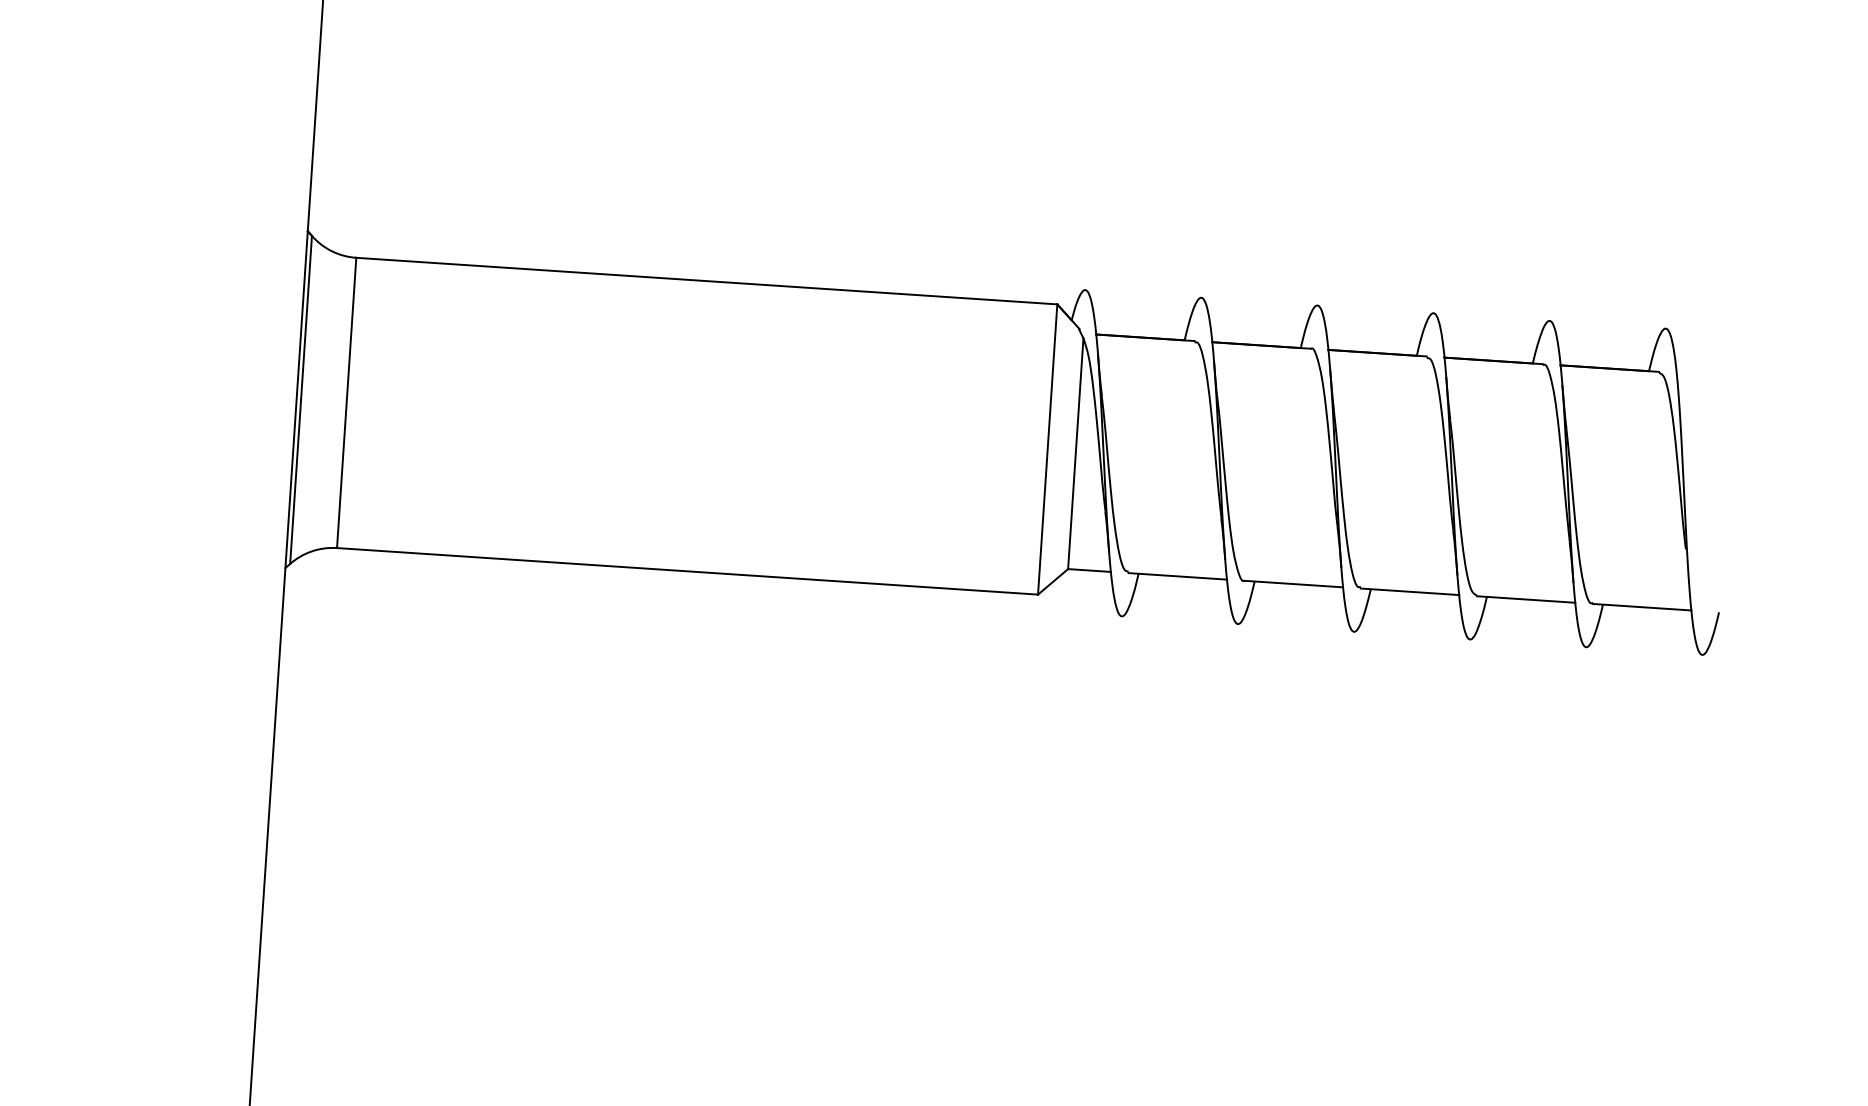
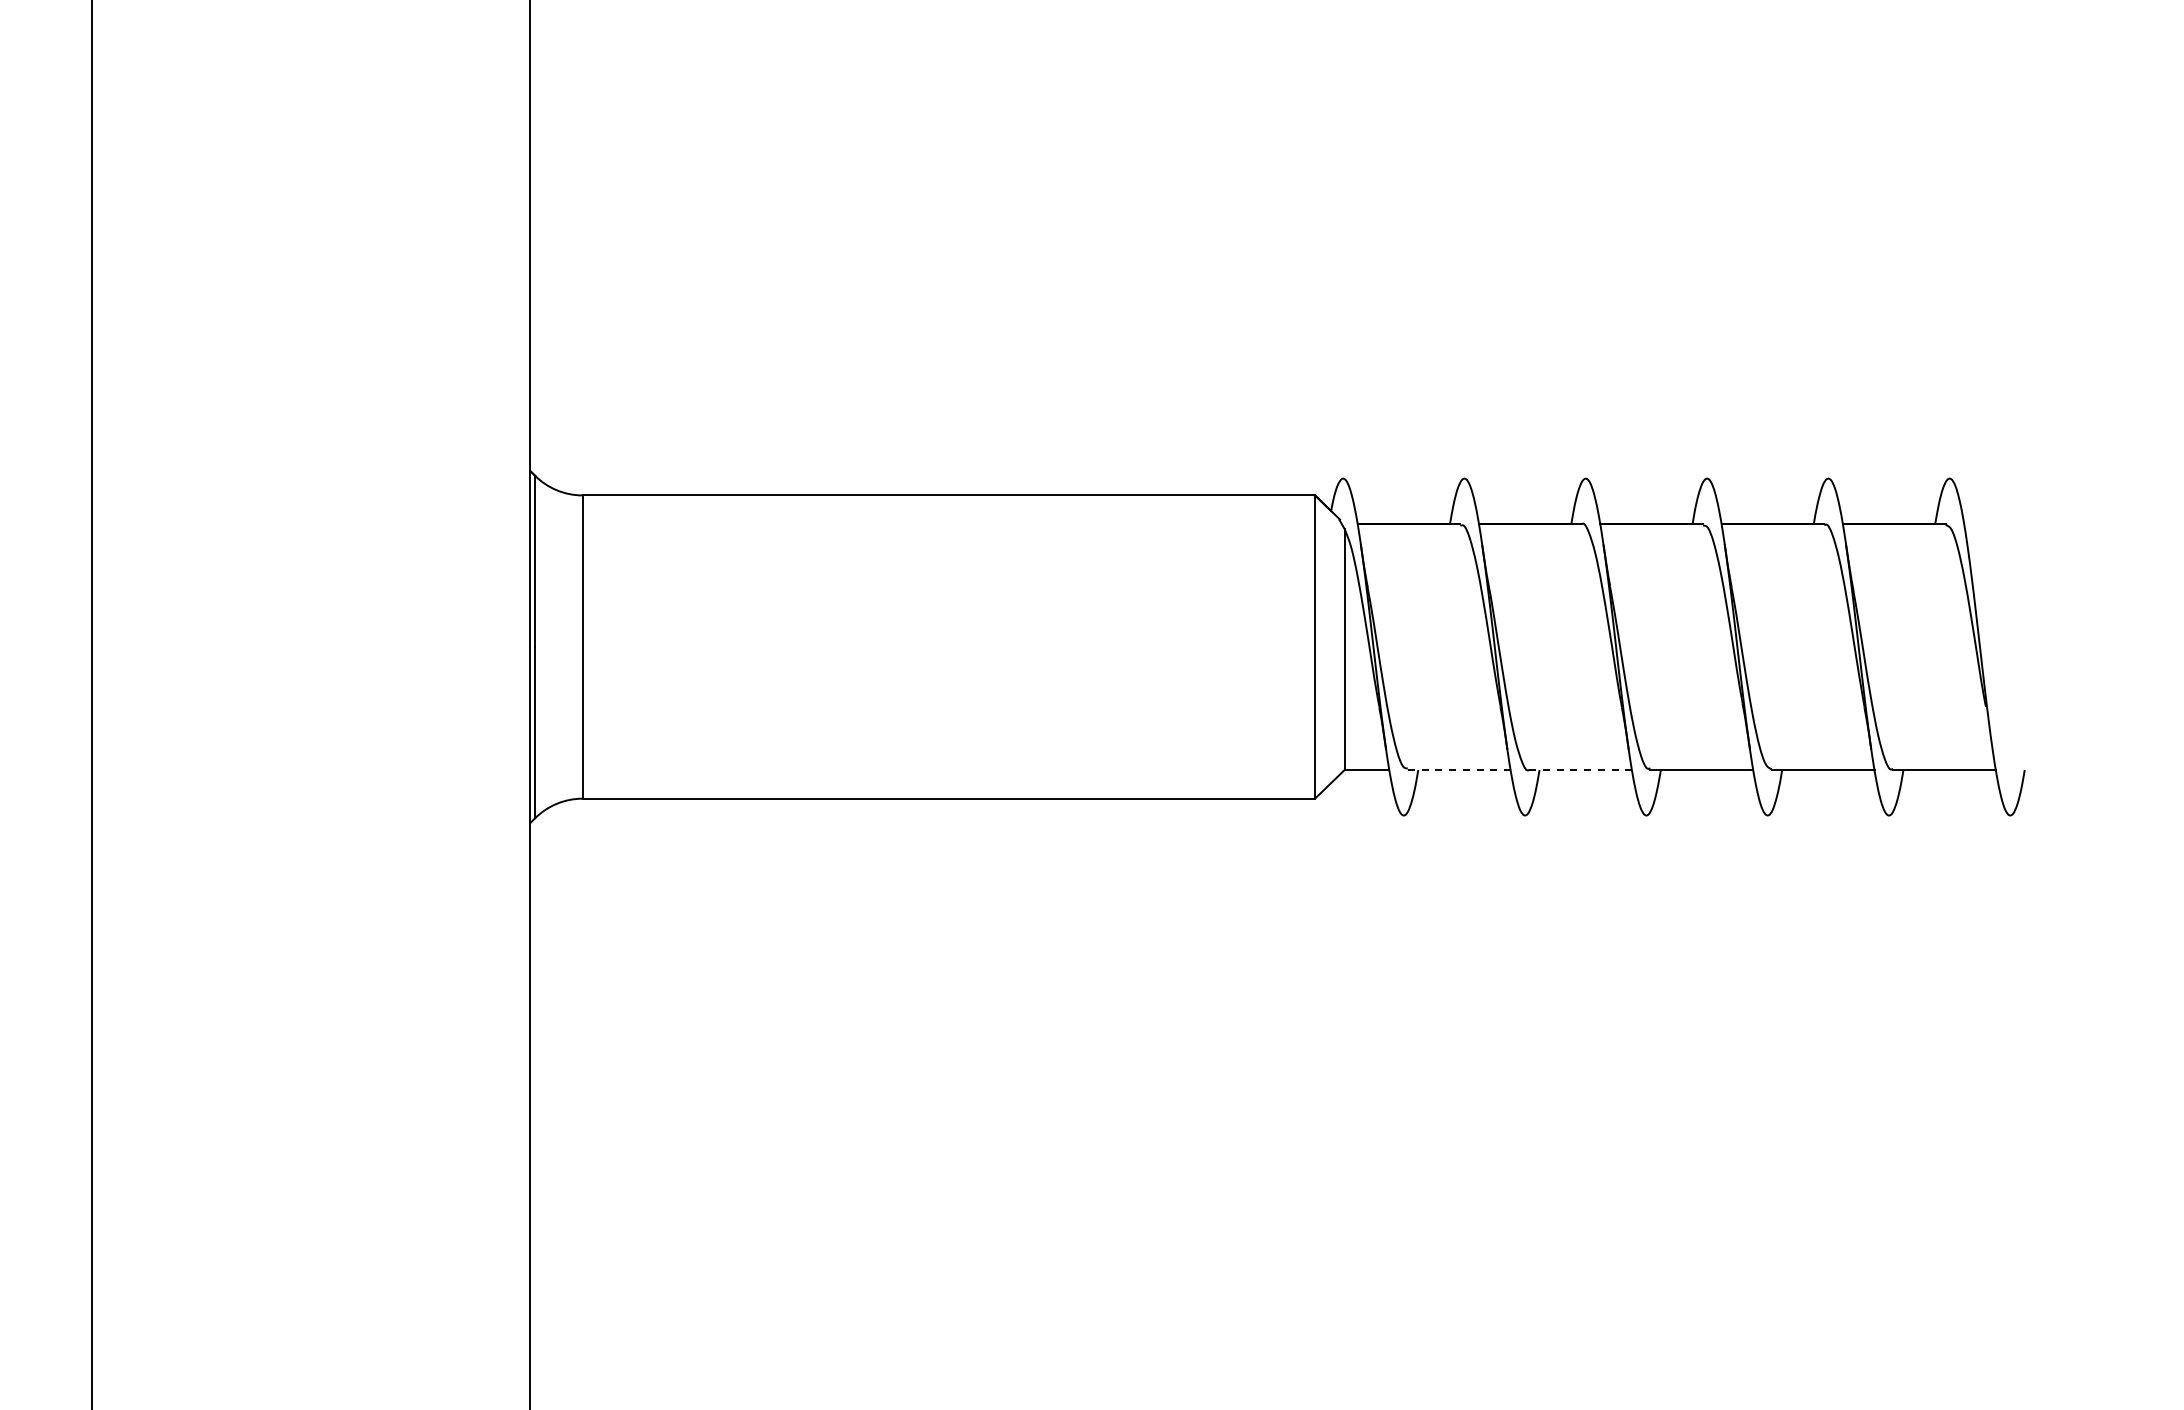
line: (1178, 576) -> (1459, 770), solid -> dashed
line: (1293, 584) -> (1580, 770), solid -> dashed

